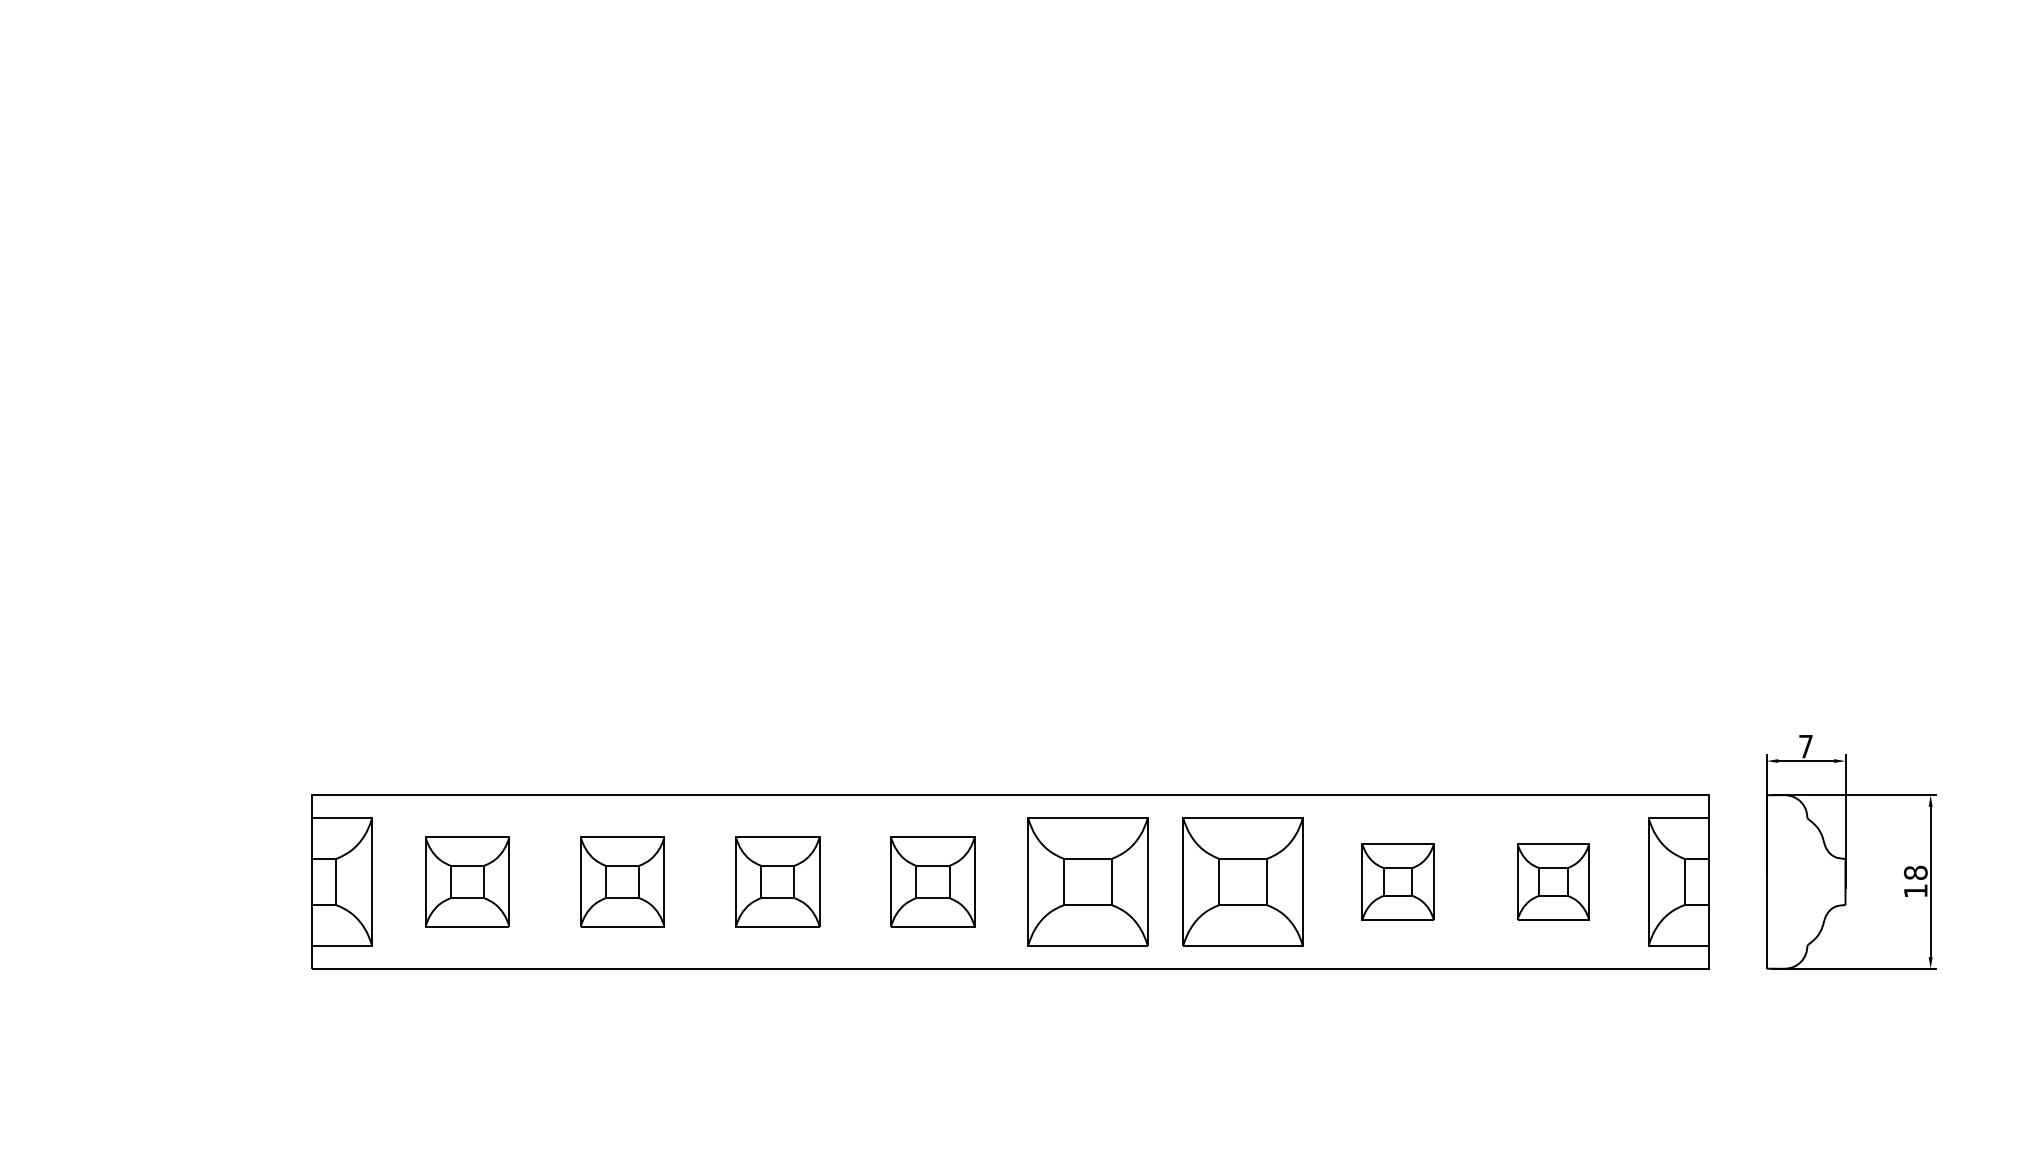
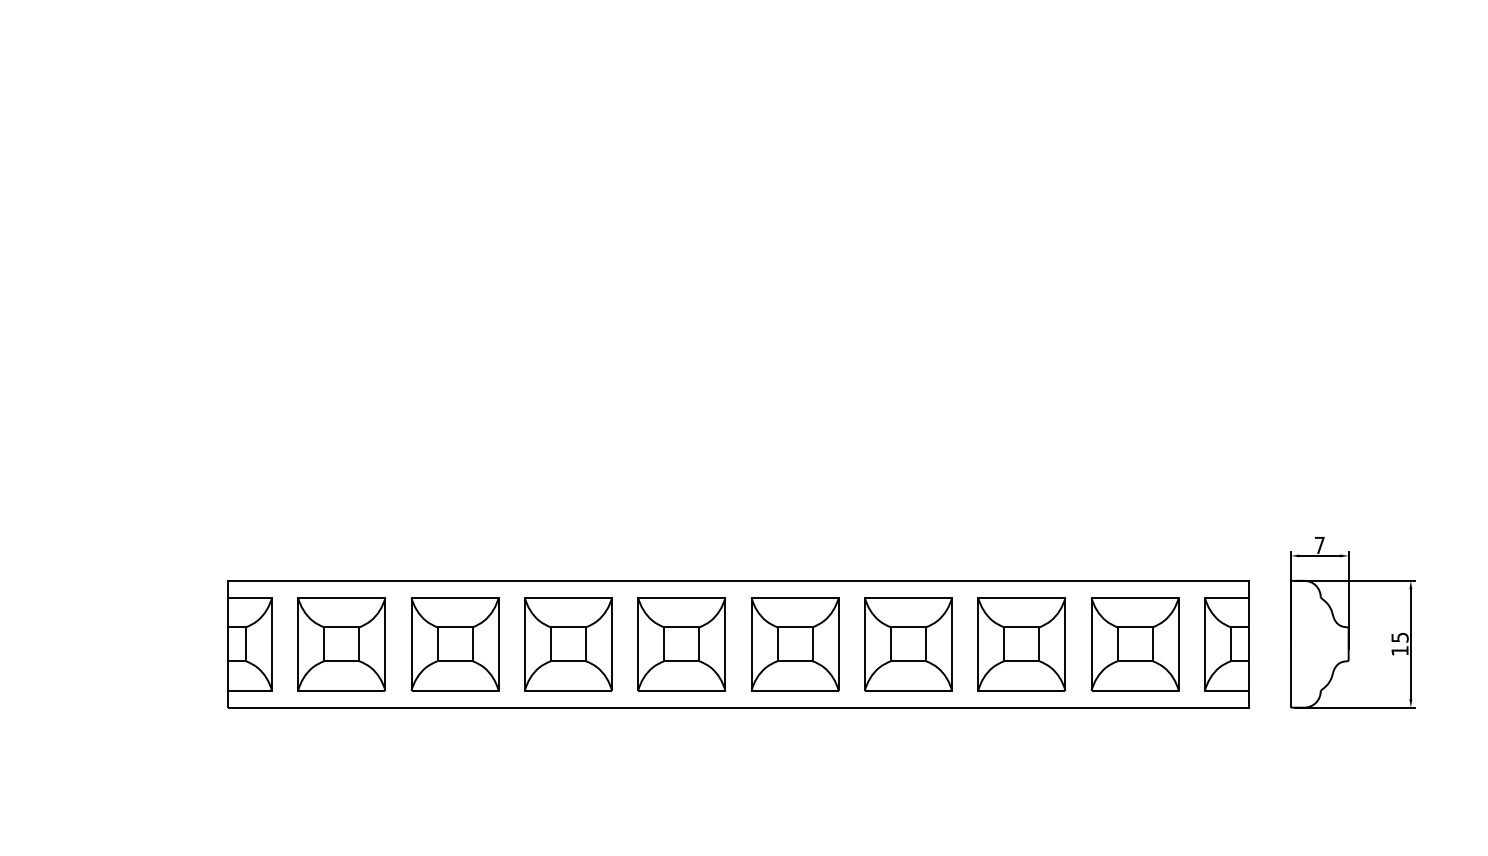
text: (1915, 872) -> (1399, 637), 18 -> 15
part: (467, 881) -> (341, 643), size x1.43
part: (622, 881) -> (455, 643), size x1.43
part: (777, 881) -> (568, 643), size x1.43
part: (932, 881) -> (681, 643), size x1.43
part: (1397, 881) -> (1021, 643), size x1.67
part: (1553, 881) -> (1135, 643), size x1.67

